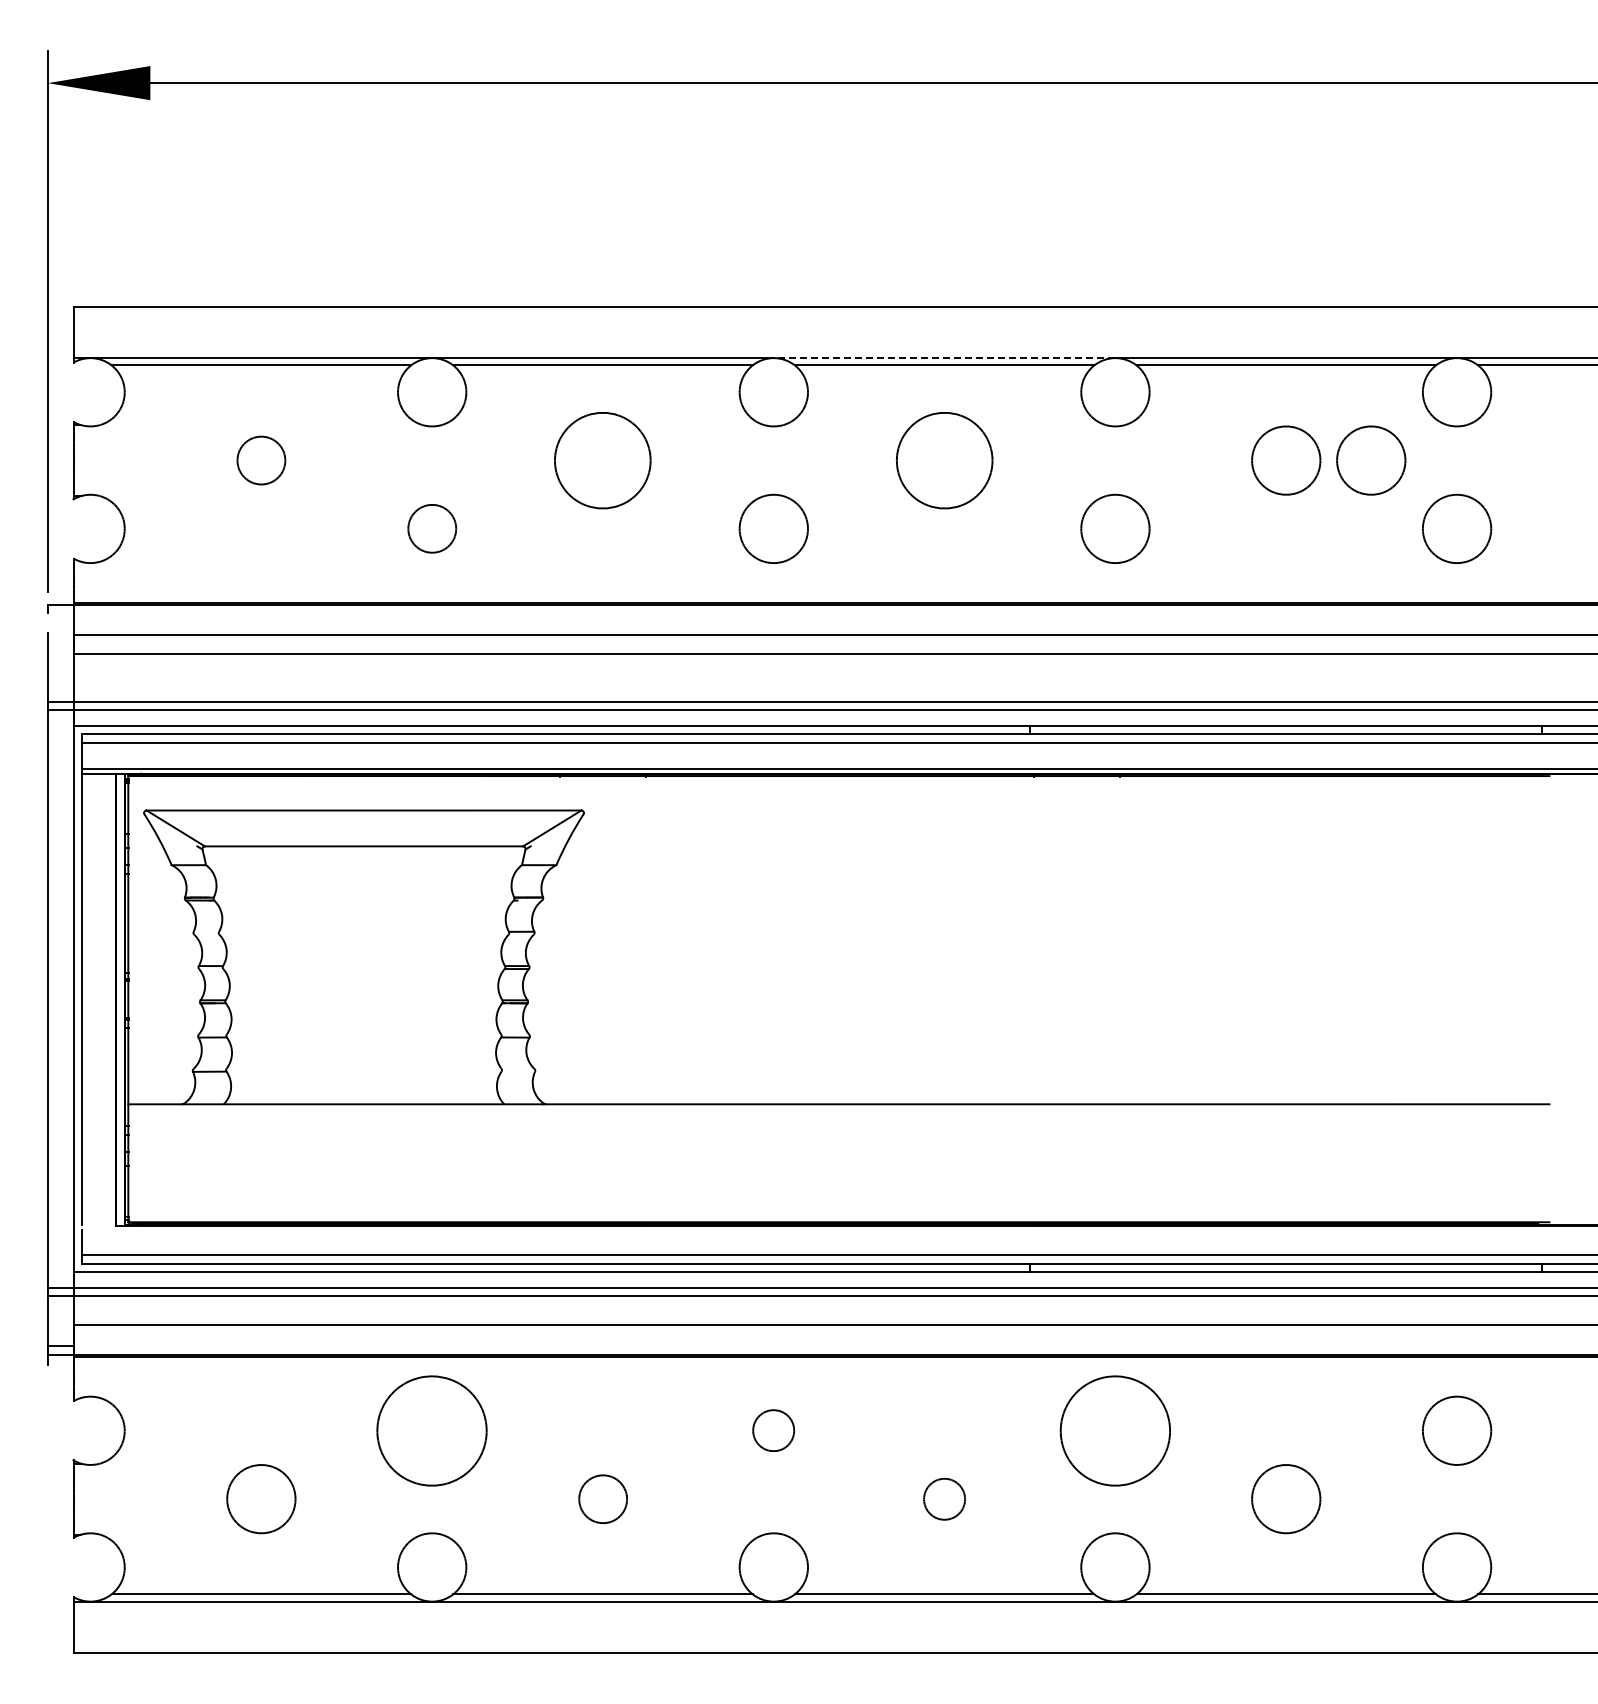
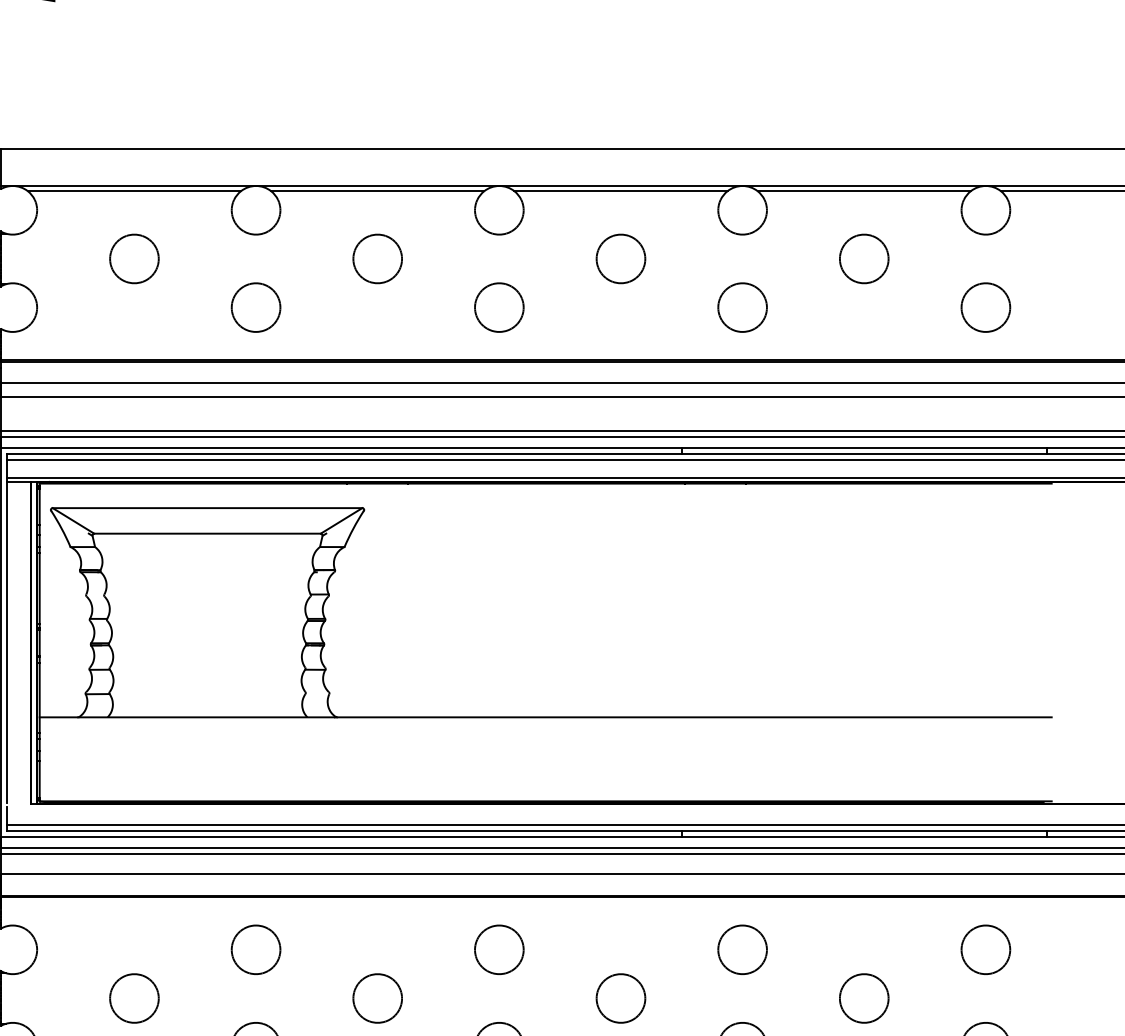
line: (944, 358) -> (620, 186), dashed -> solid
part: (261, 460) -> (134, 258), size x1.43
part: (603, 460) -> (378, 258), size x0.71
part: (944, 460) -> (620, 258), size x0.71
part: (1371, 460) -> (924, 258), removed
part: (432, 528) -> (256, 307), size x1.43
part: (432, 1430) -> (256, 949), size x0.62
part: (773, 1430) -> (499, 949), size x1.67
part: (1115, 1430) -> (742, 949), size x0.62
part: (603, 1499) -> (378, 998), size x1.43
part: (944, 1499) -> (620, 998), size x1.67

